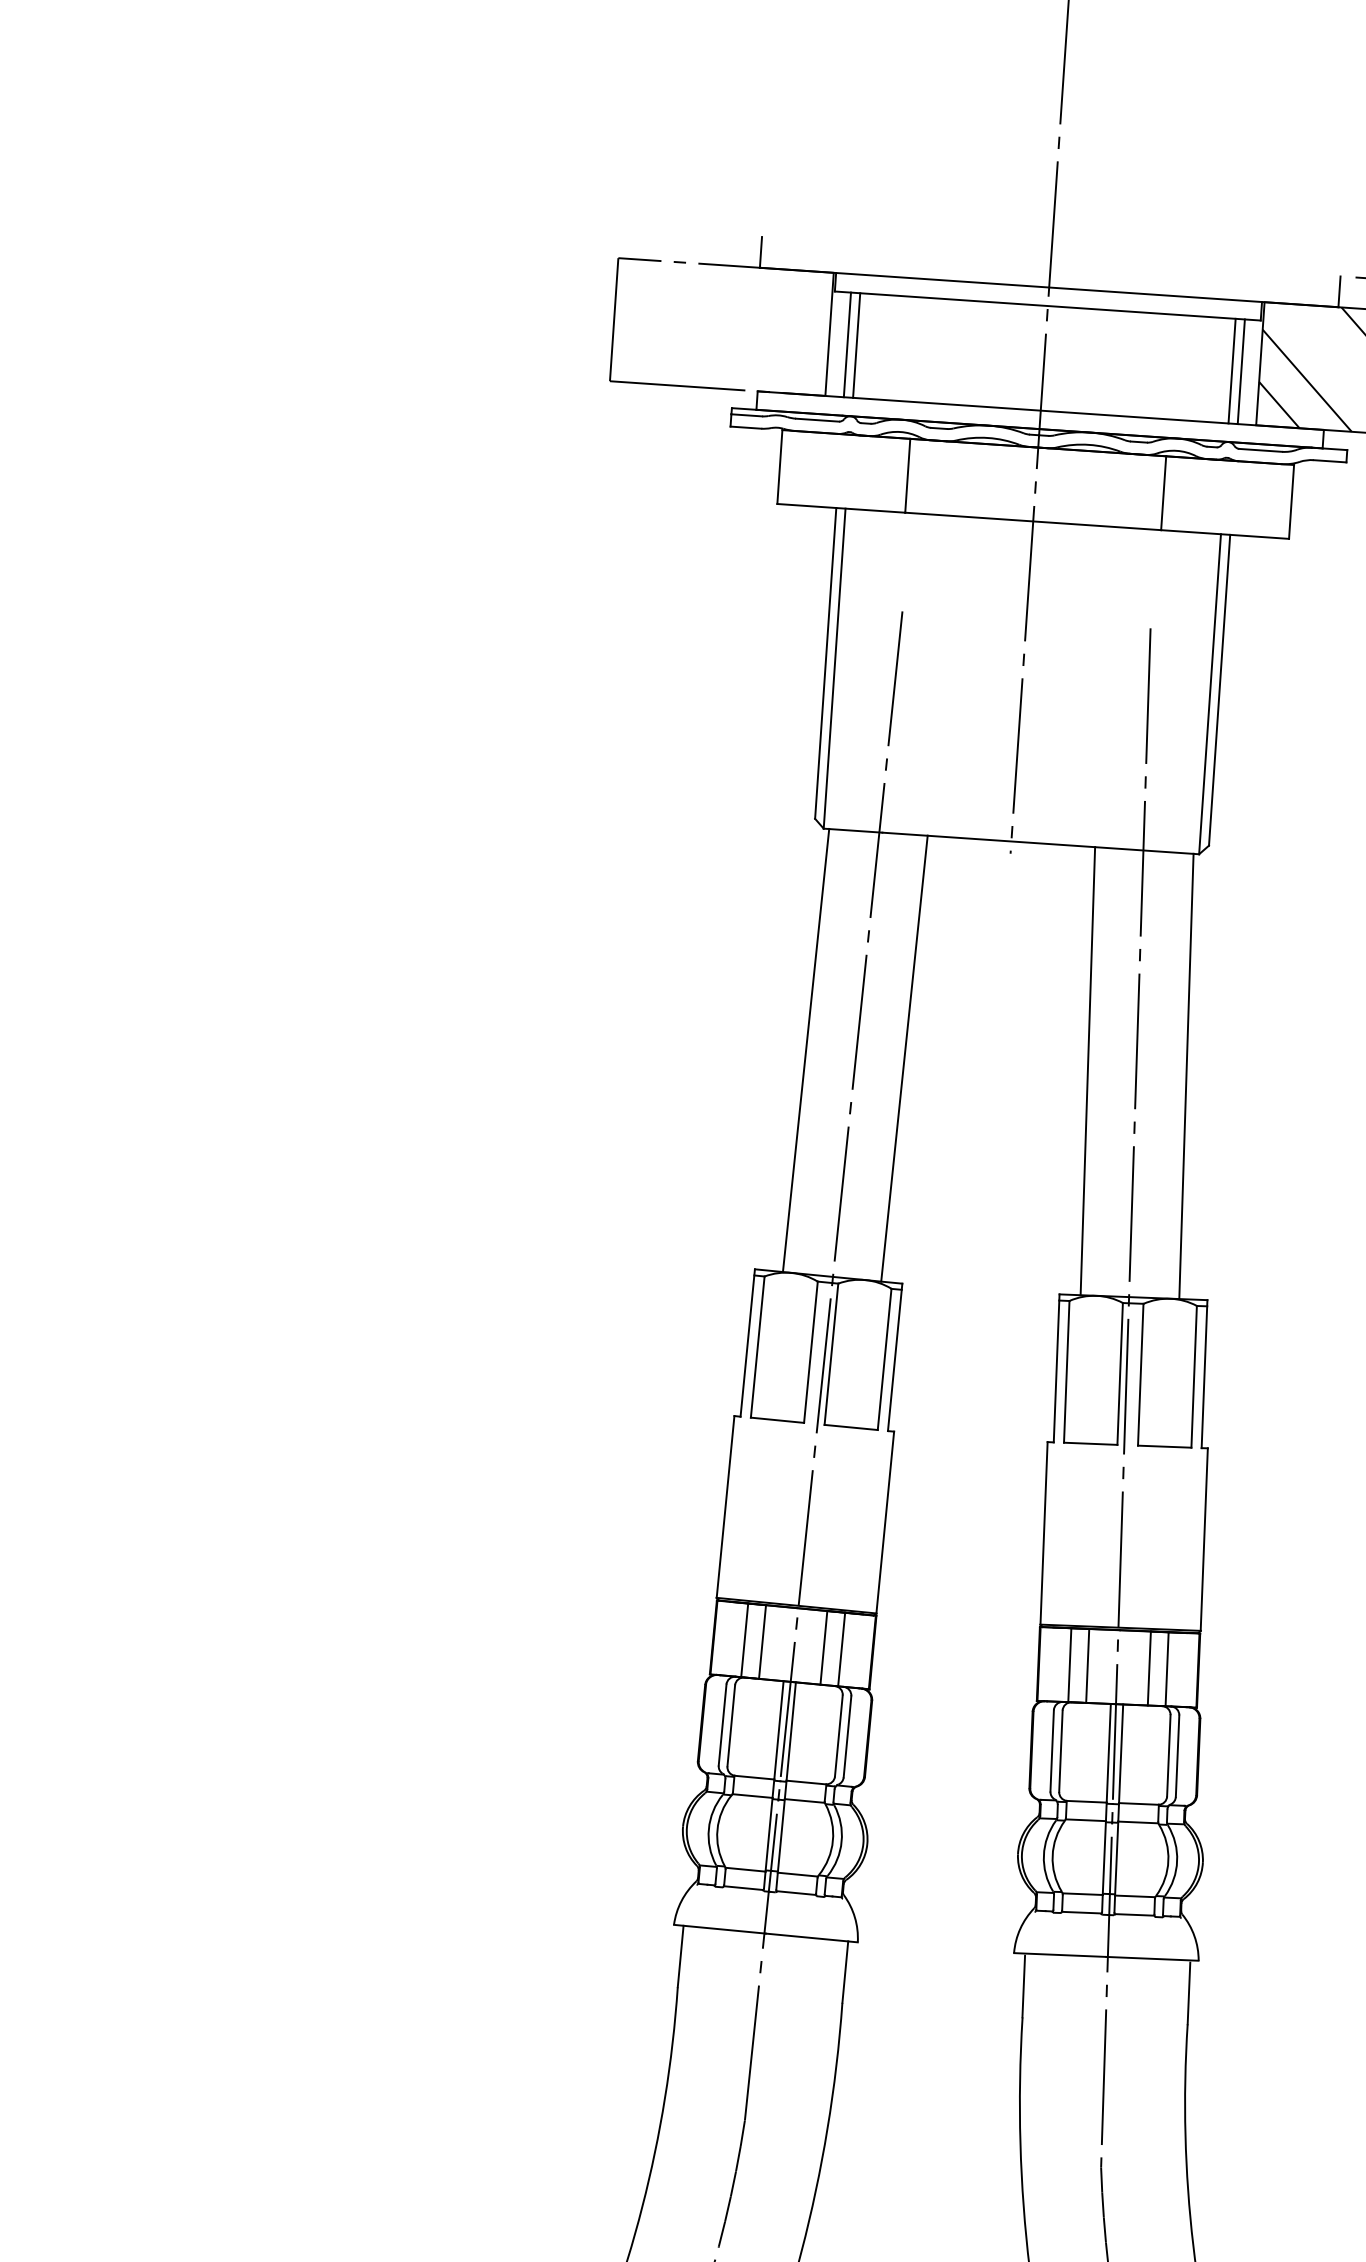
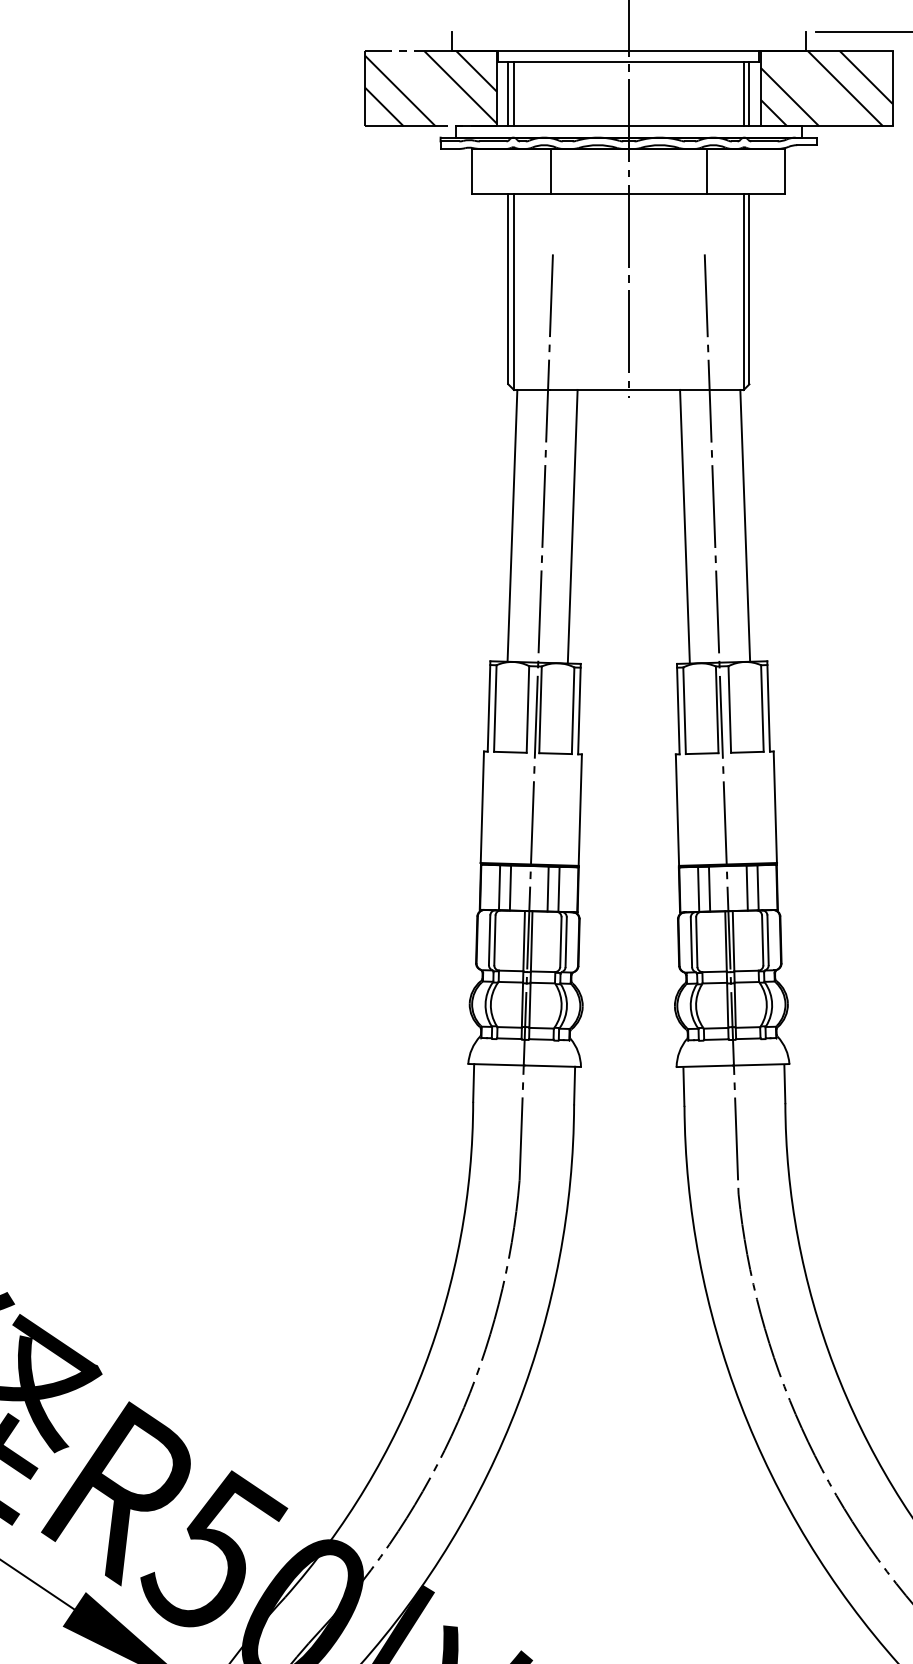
hatch: (722, 326) -> (431, 88), added

